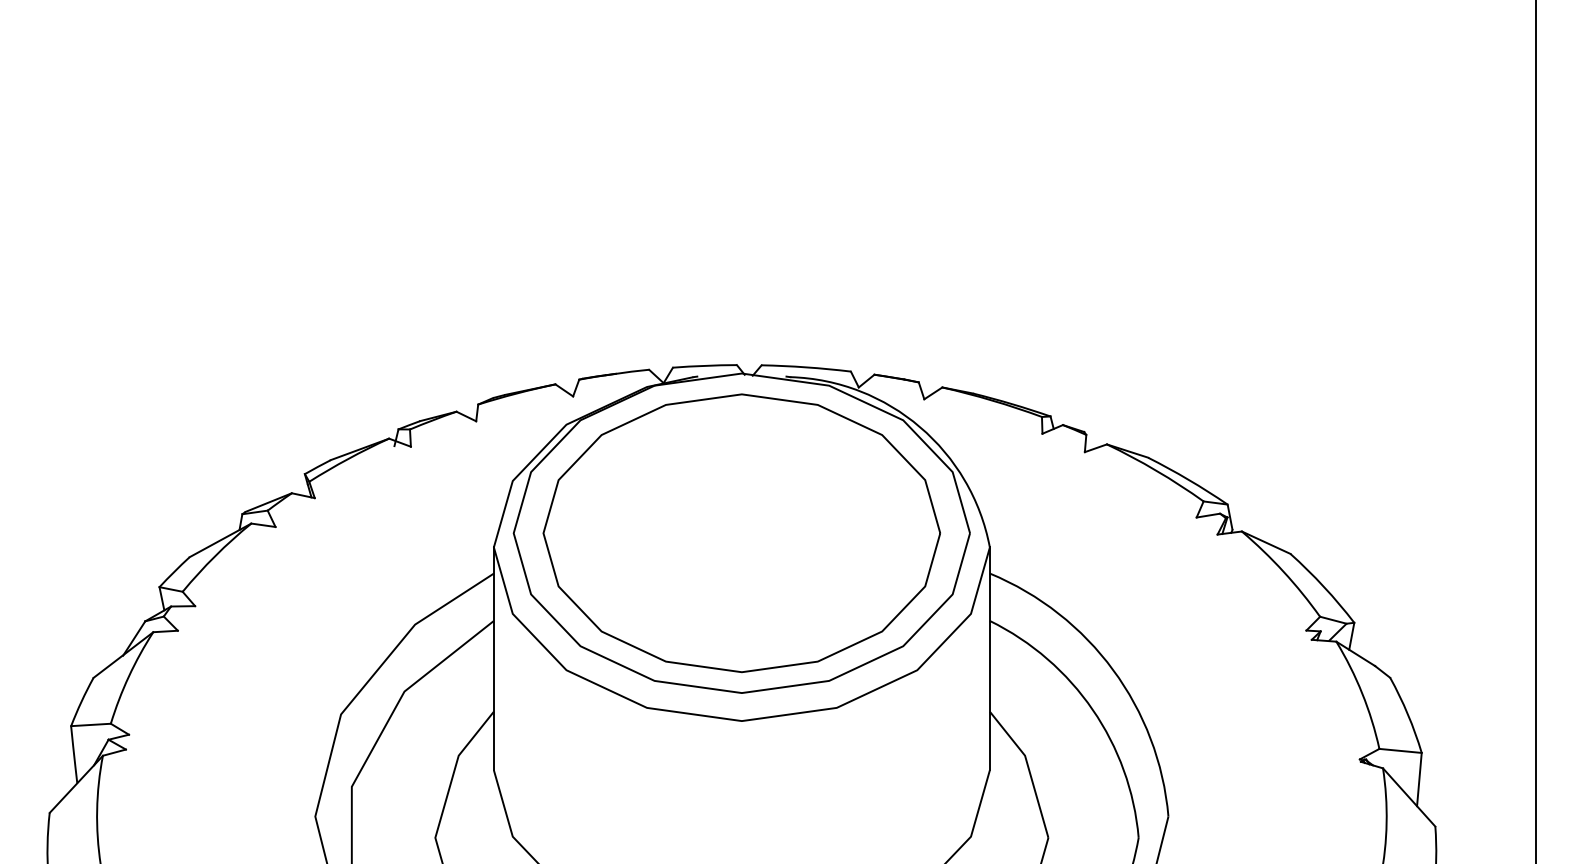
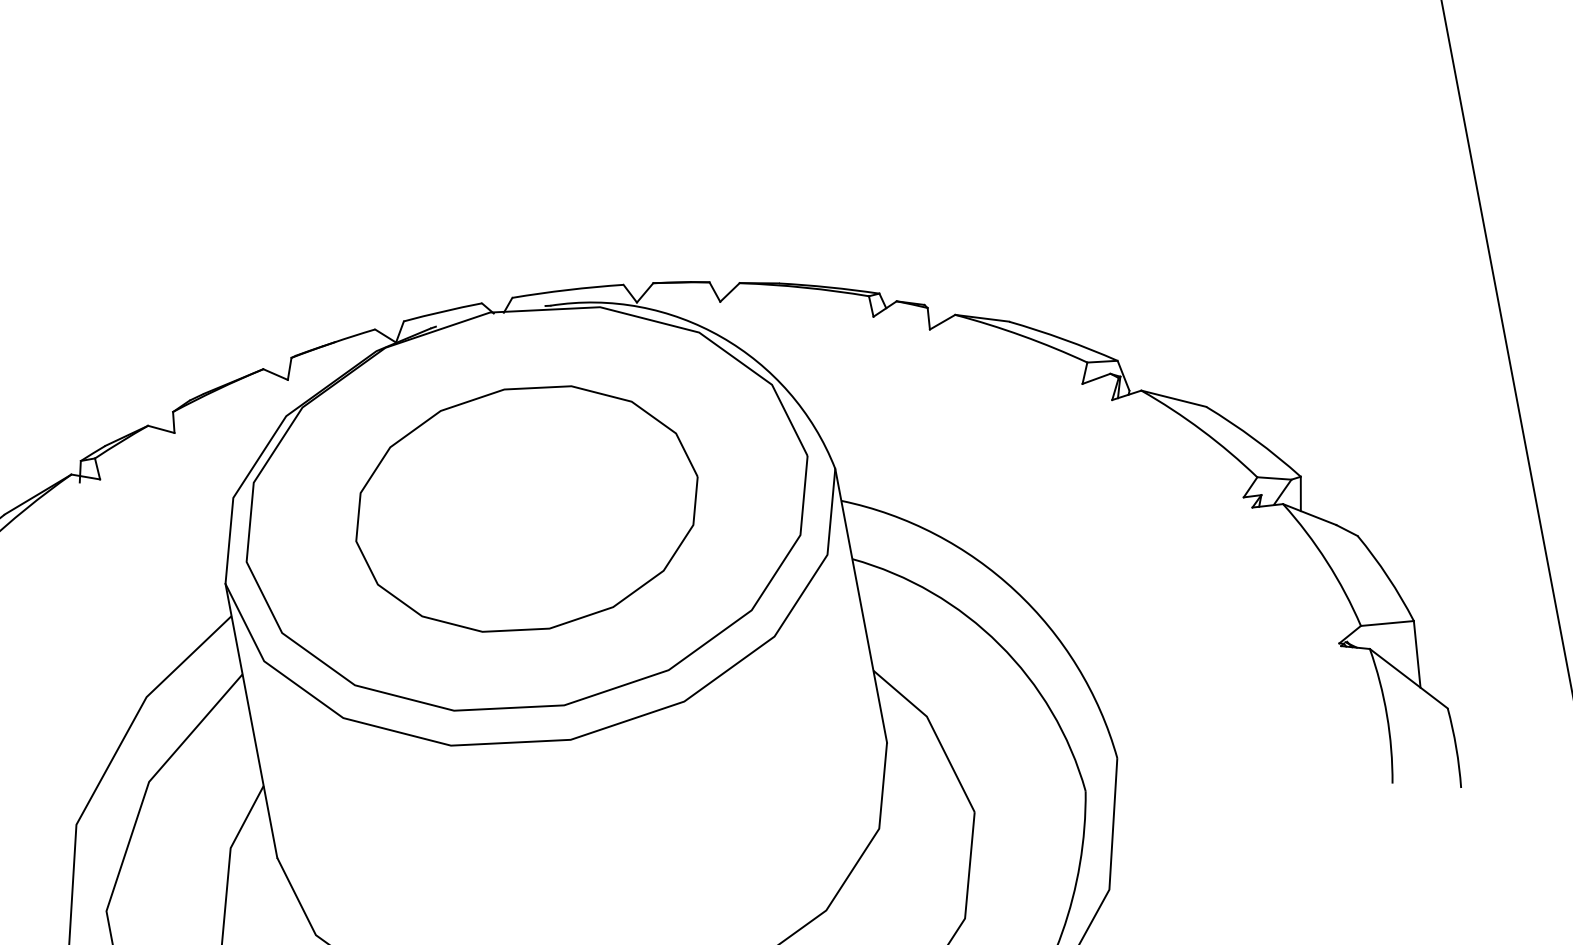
part: (741, 533) -> (526, 509), size x0.7

